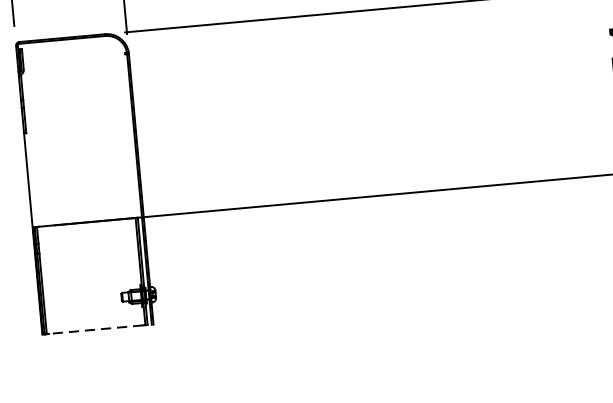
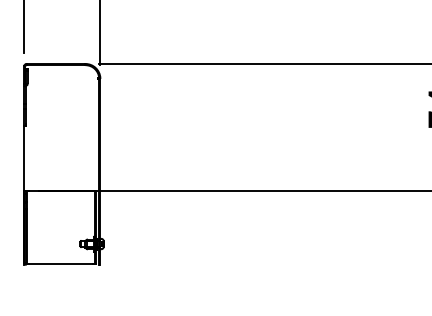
line: (95, 329) -> (60, 264), dashed -> solid

